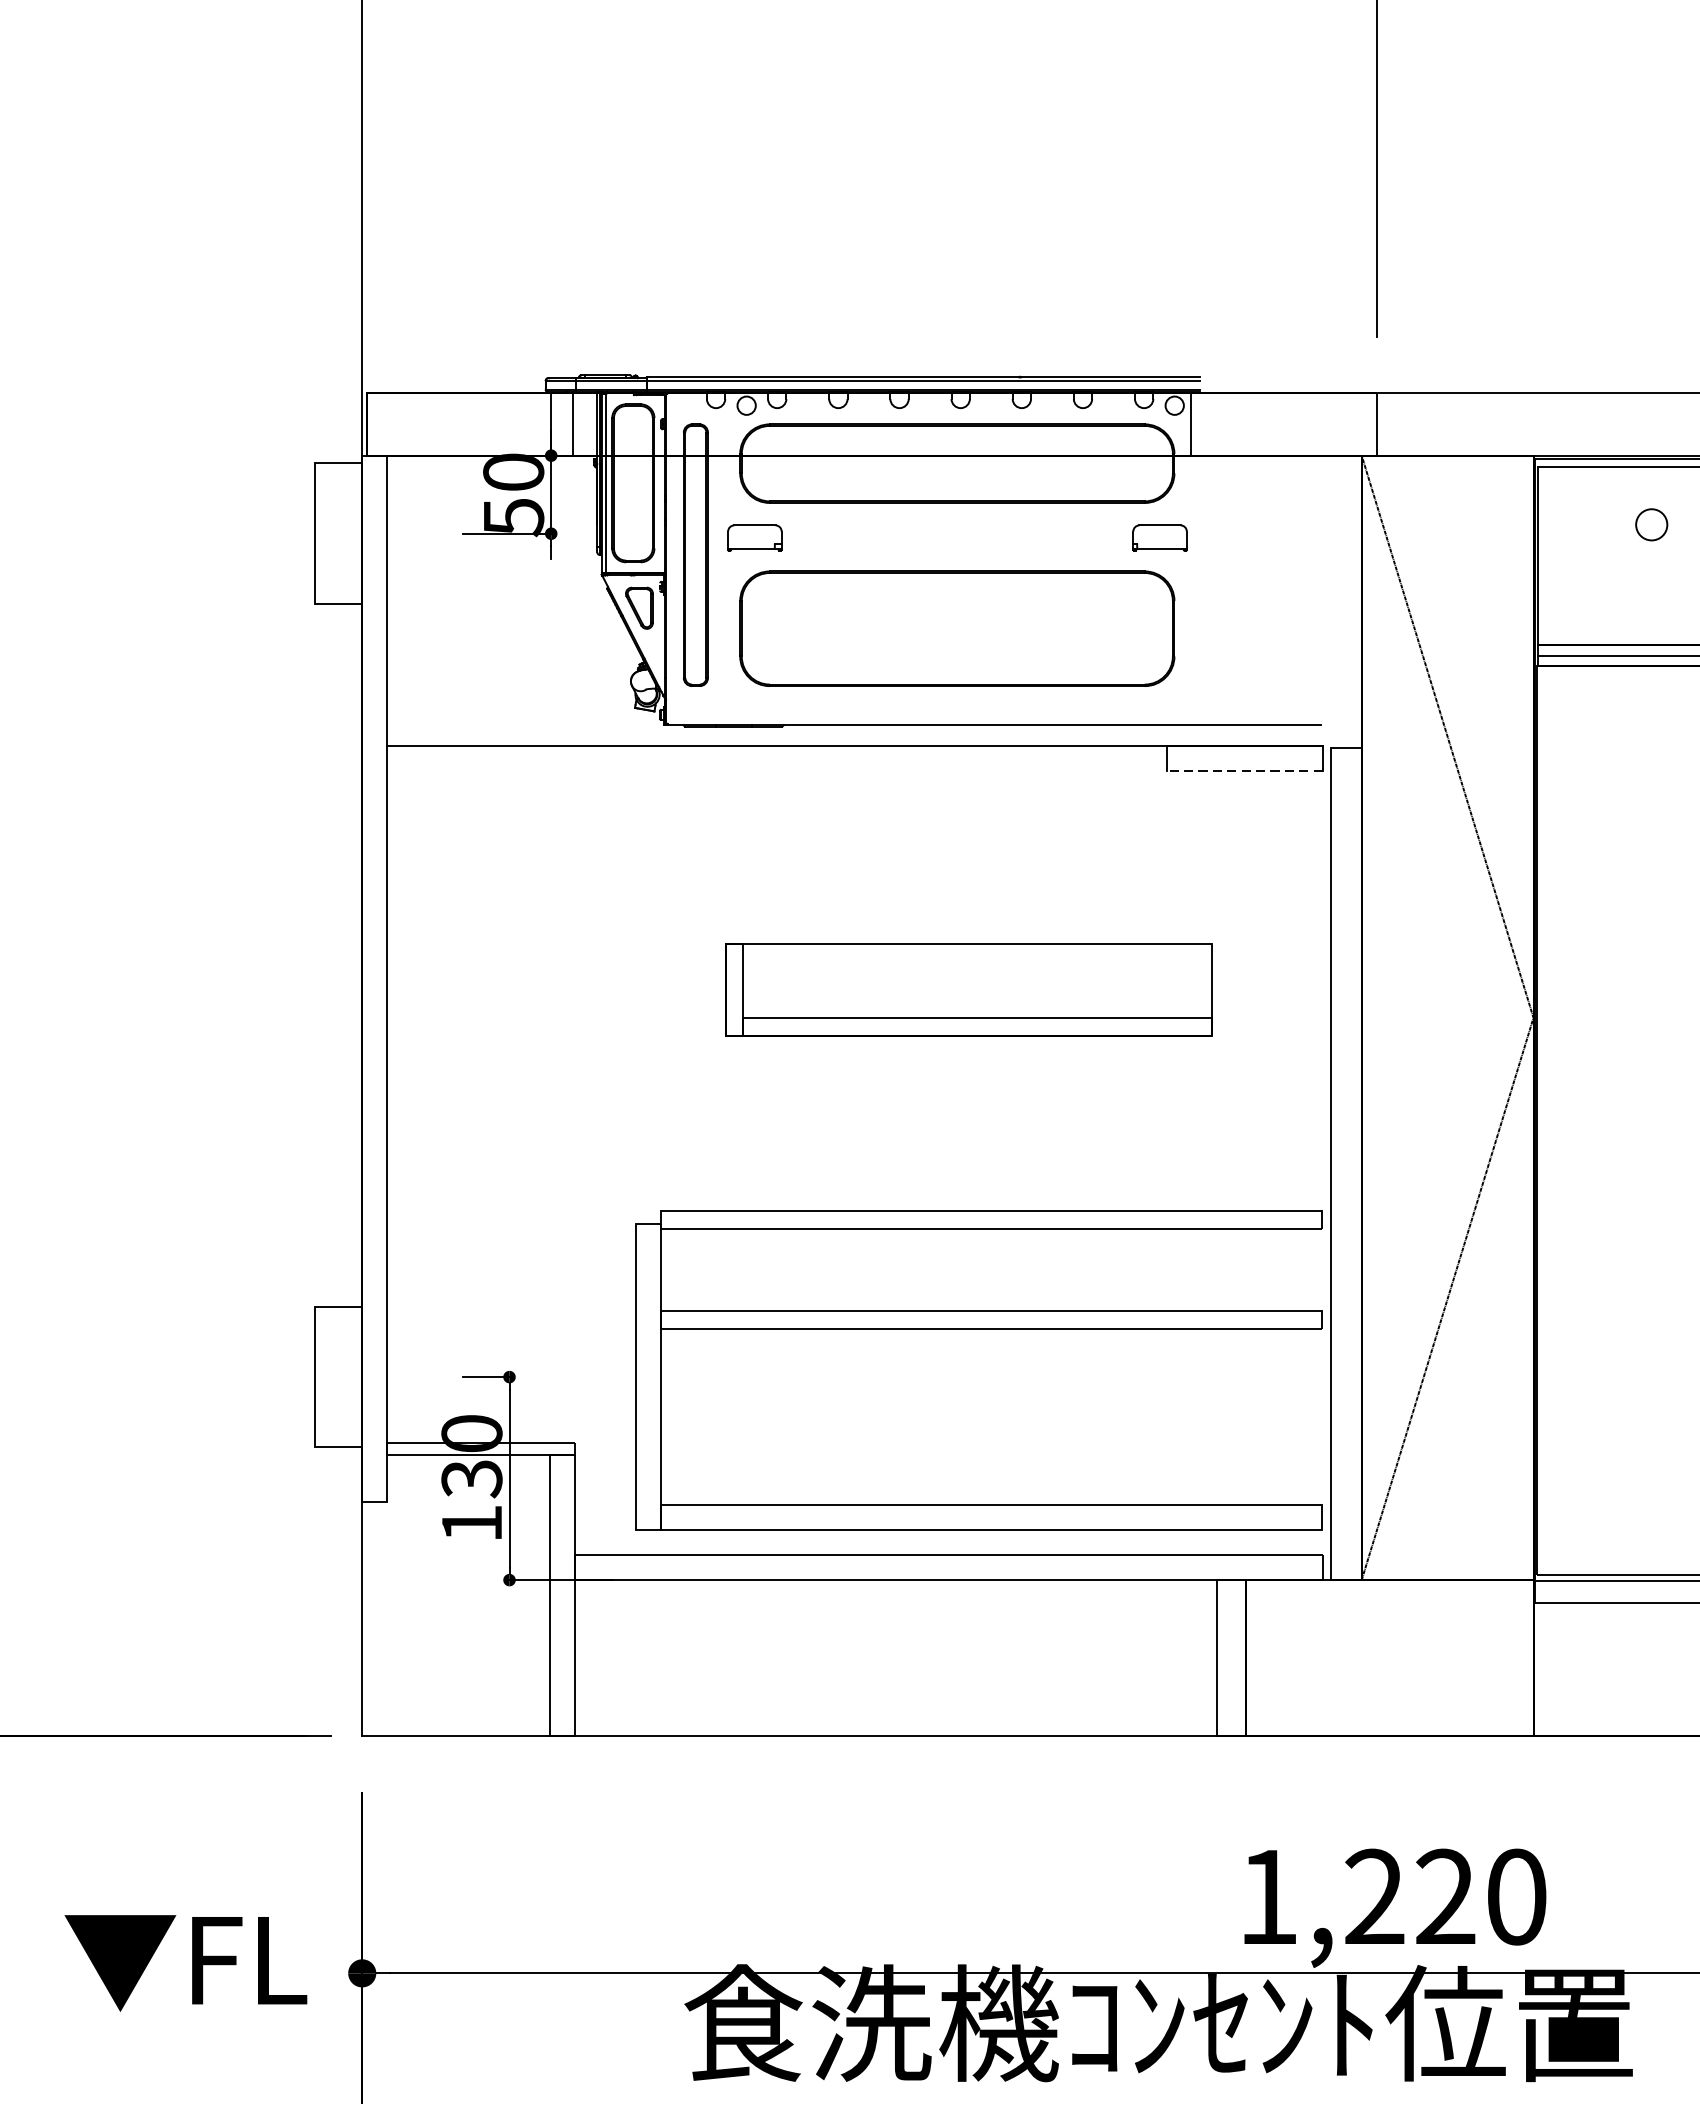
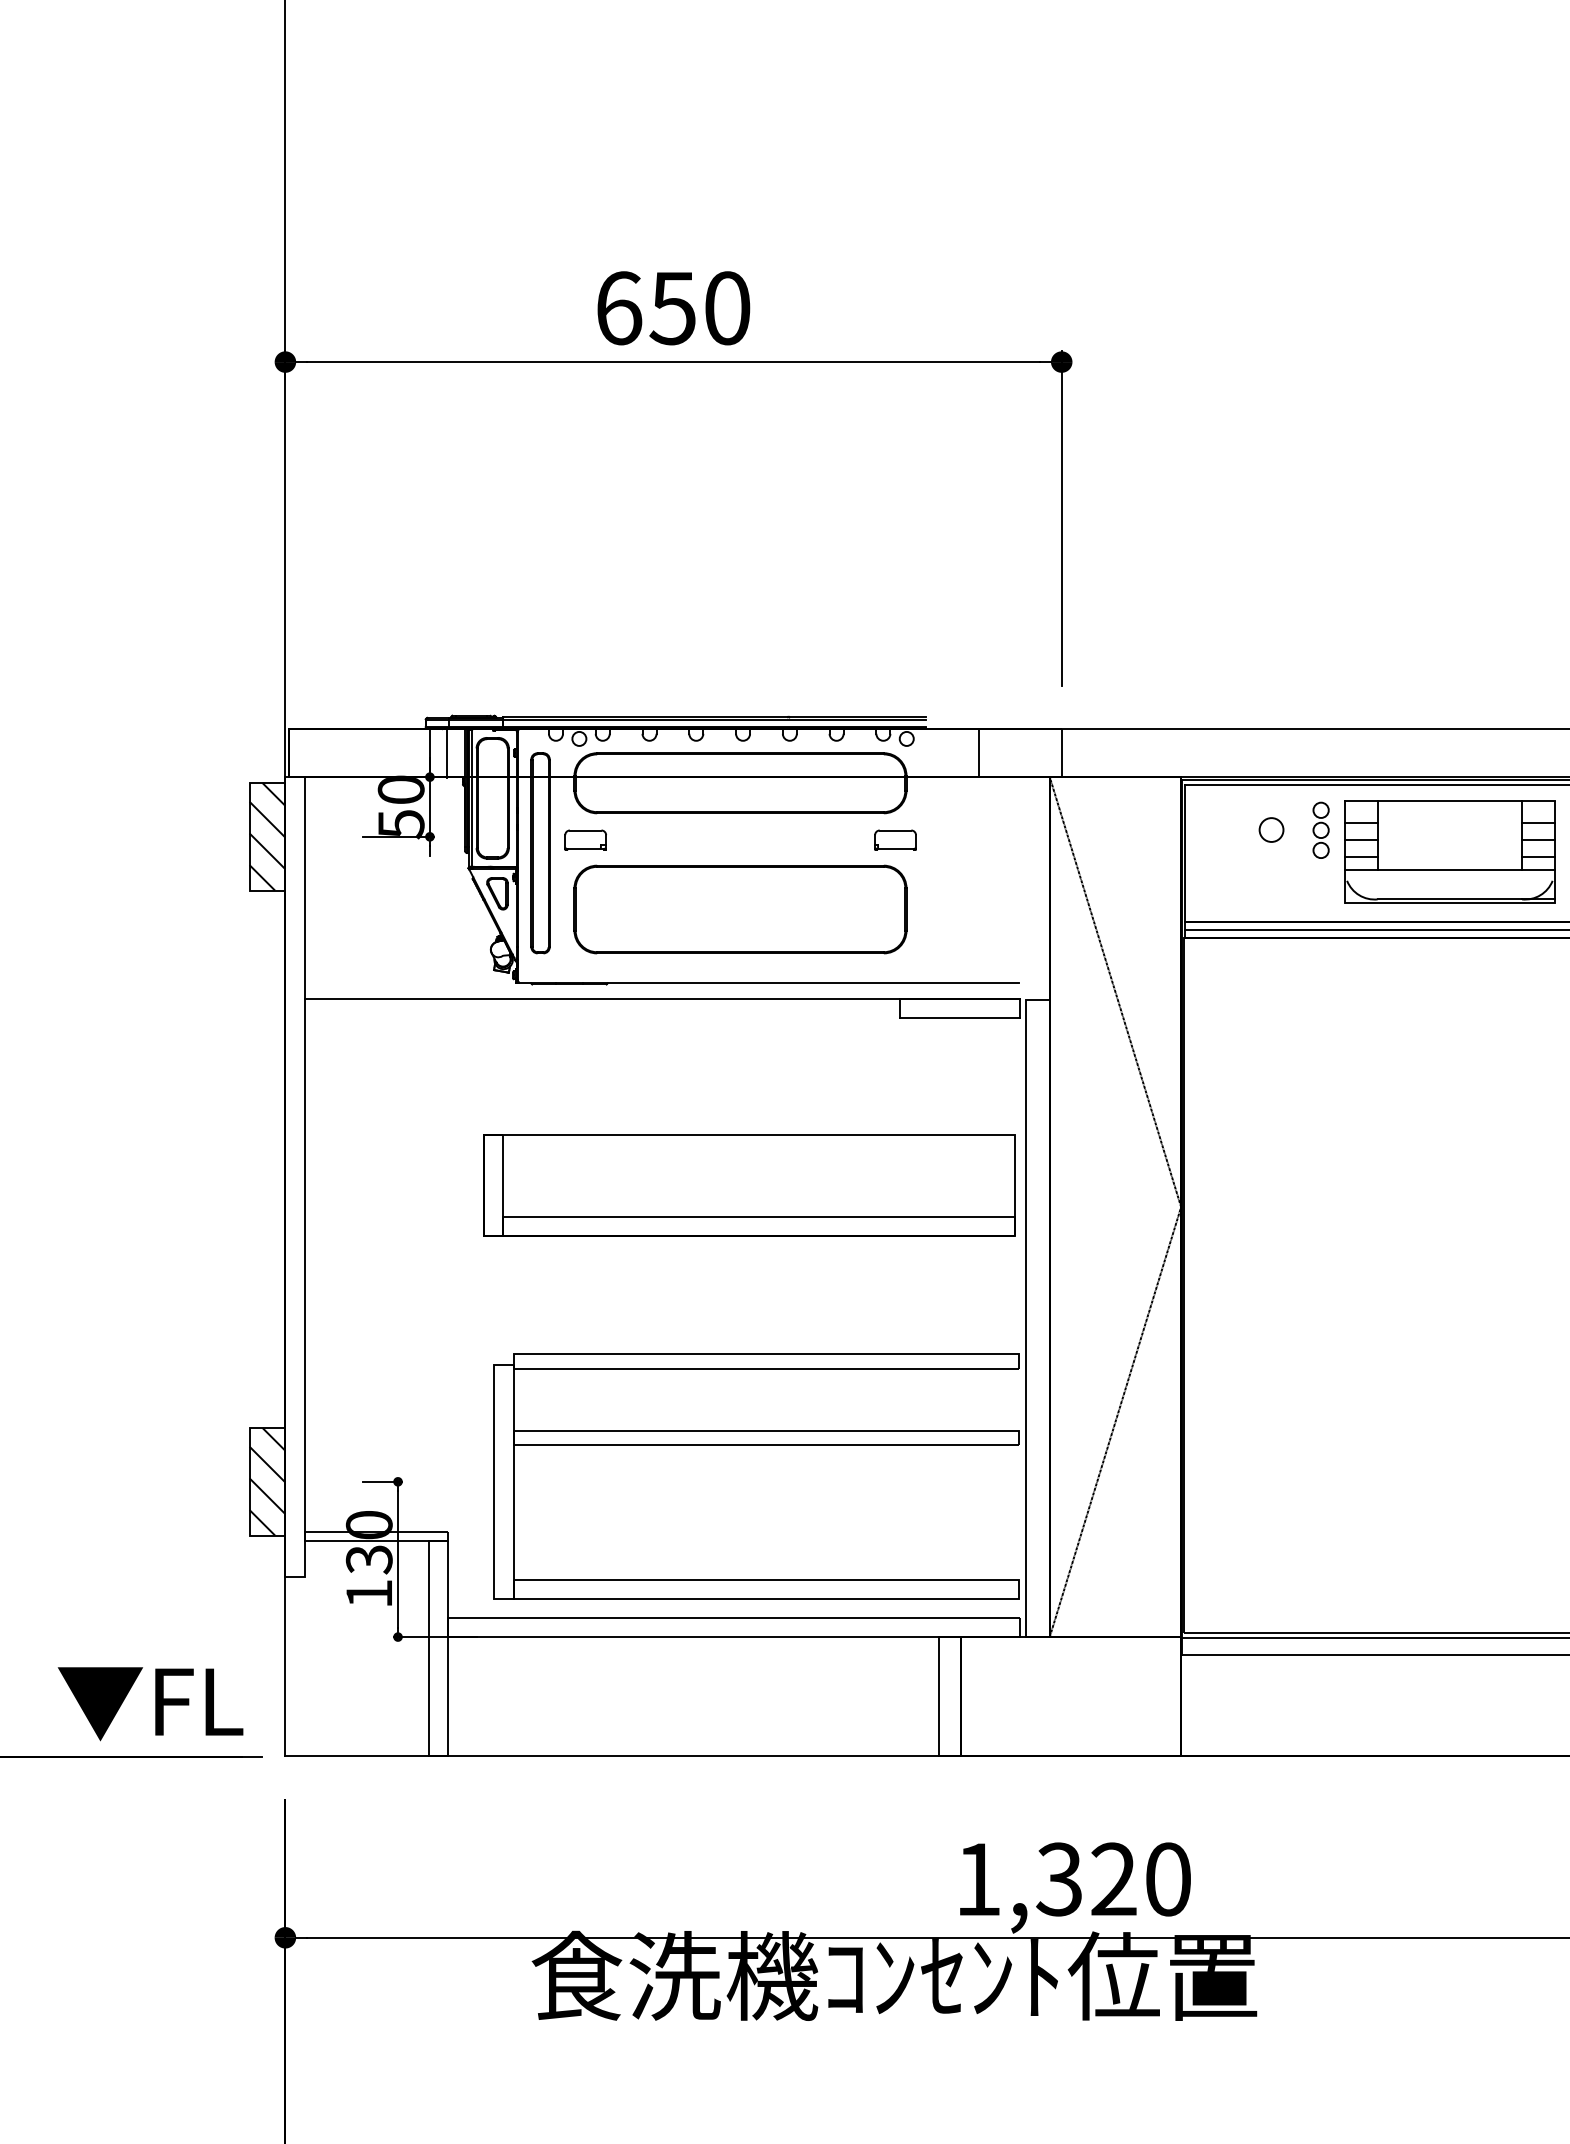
line: (1191, 424) -> (979, 753), moved
hatch: (338, 533) -> (267, 836), added
line: (1244, 771) -> (960, 1018), dashed -> solid
part: (969, 989) -> (749, 1185), size x1.43
hatch: (338, 1376) -> (267, 1481), added
text: (1374, 1897) -> (1059, 1879), 1,220 -> 1,320
text: (185, 1963) -> (150, 1704), moved

